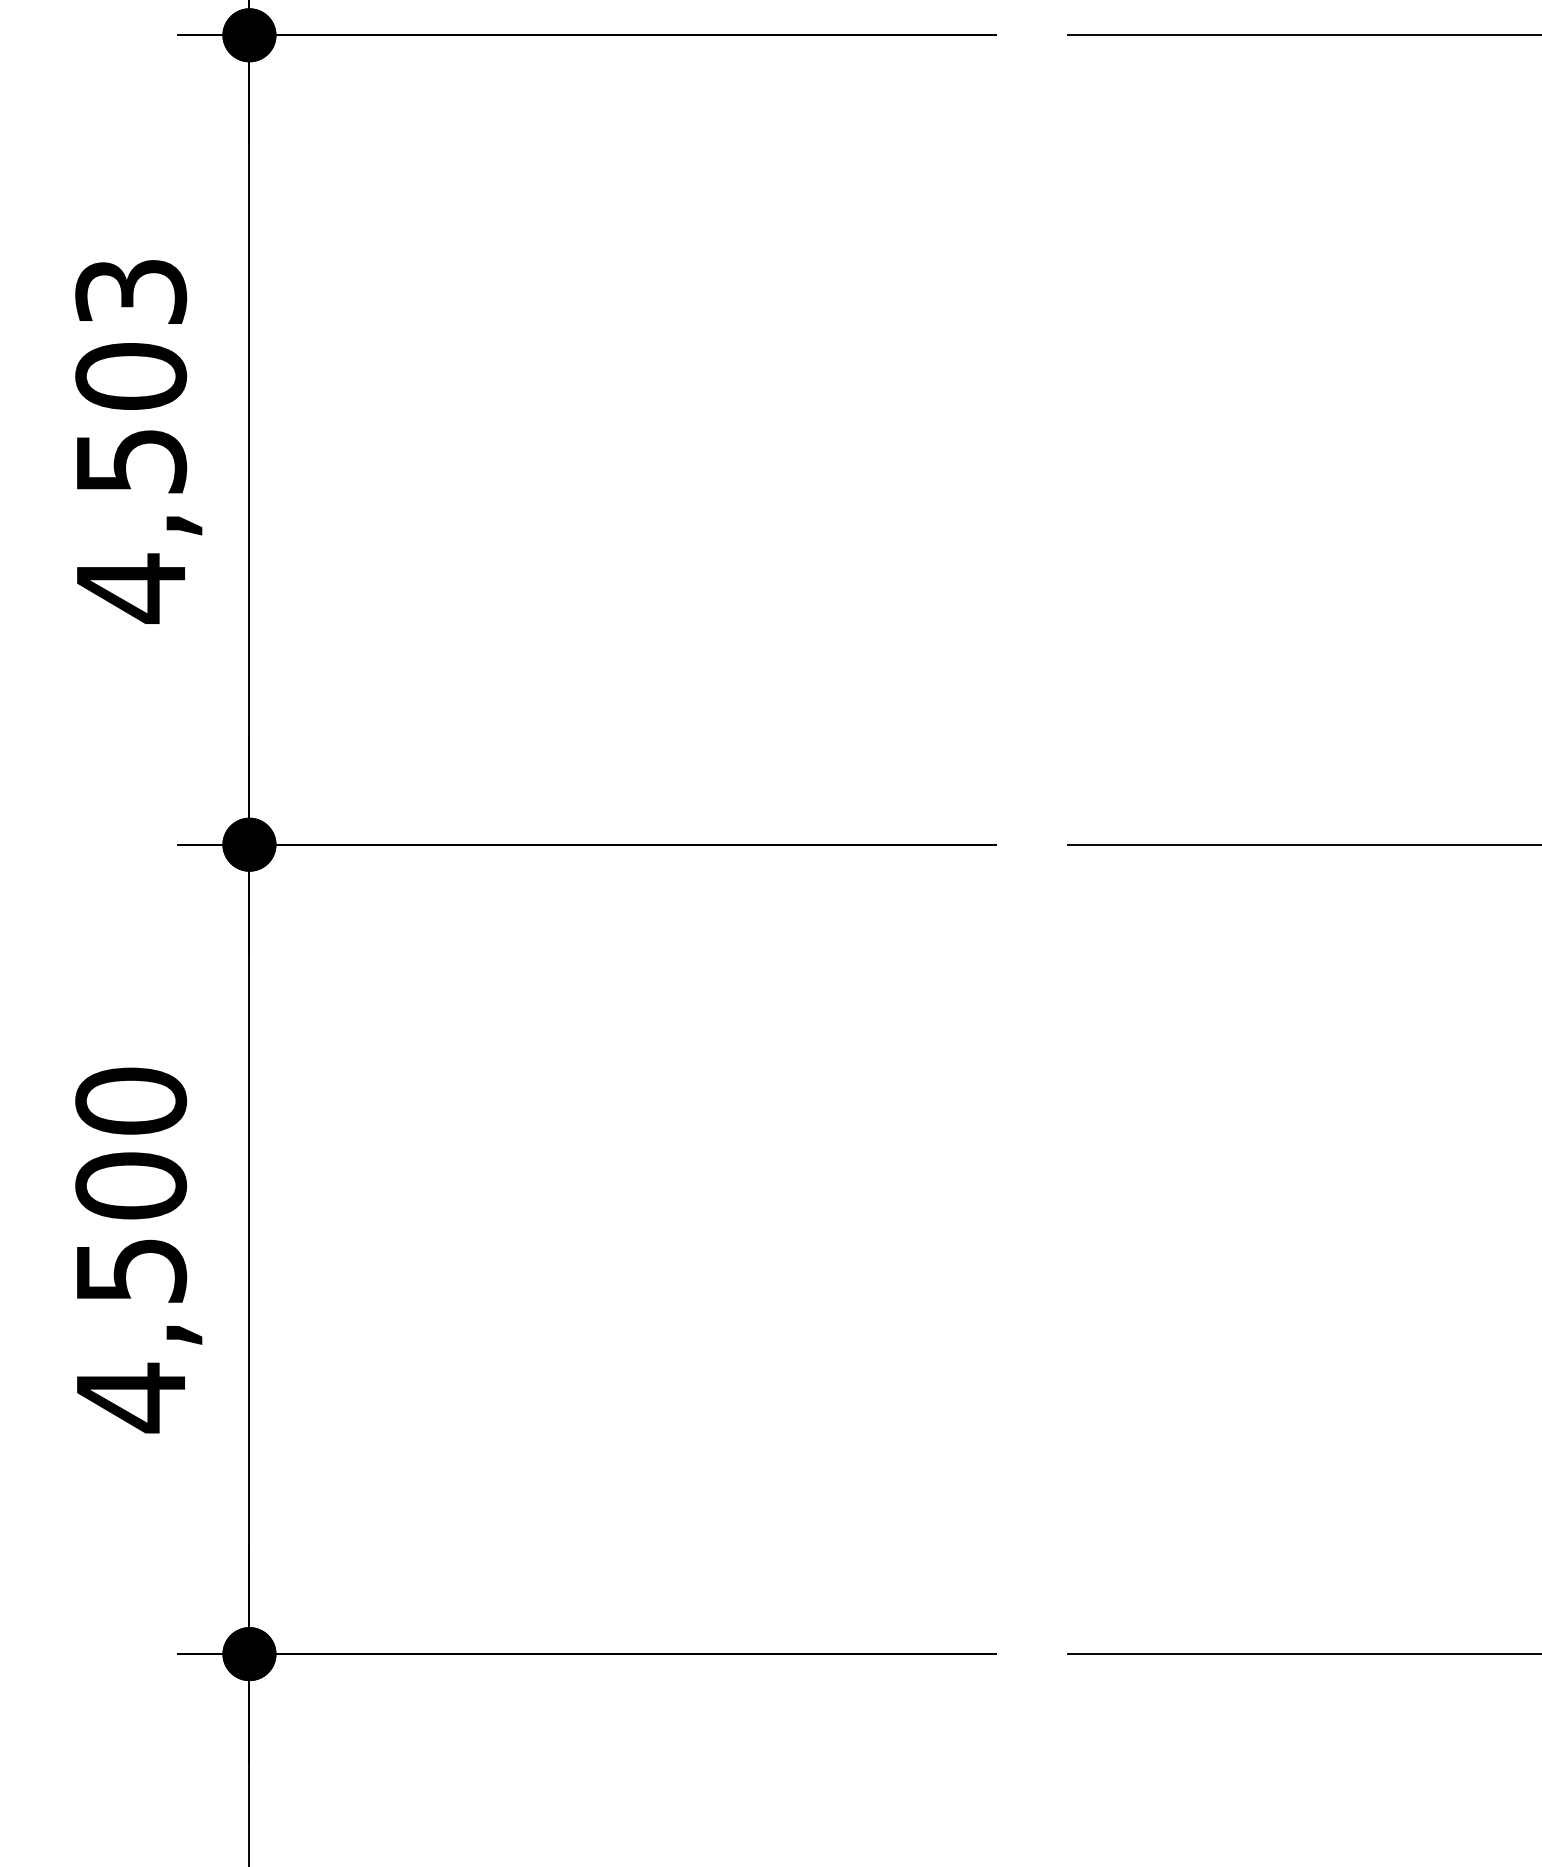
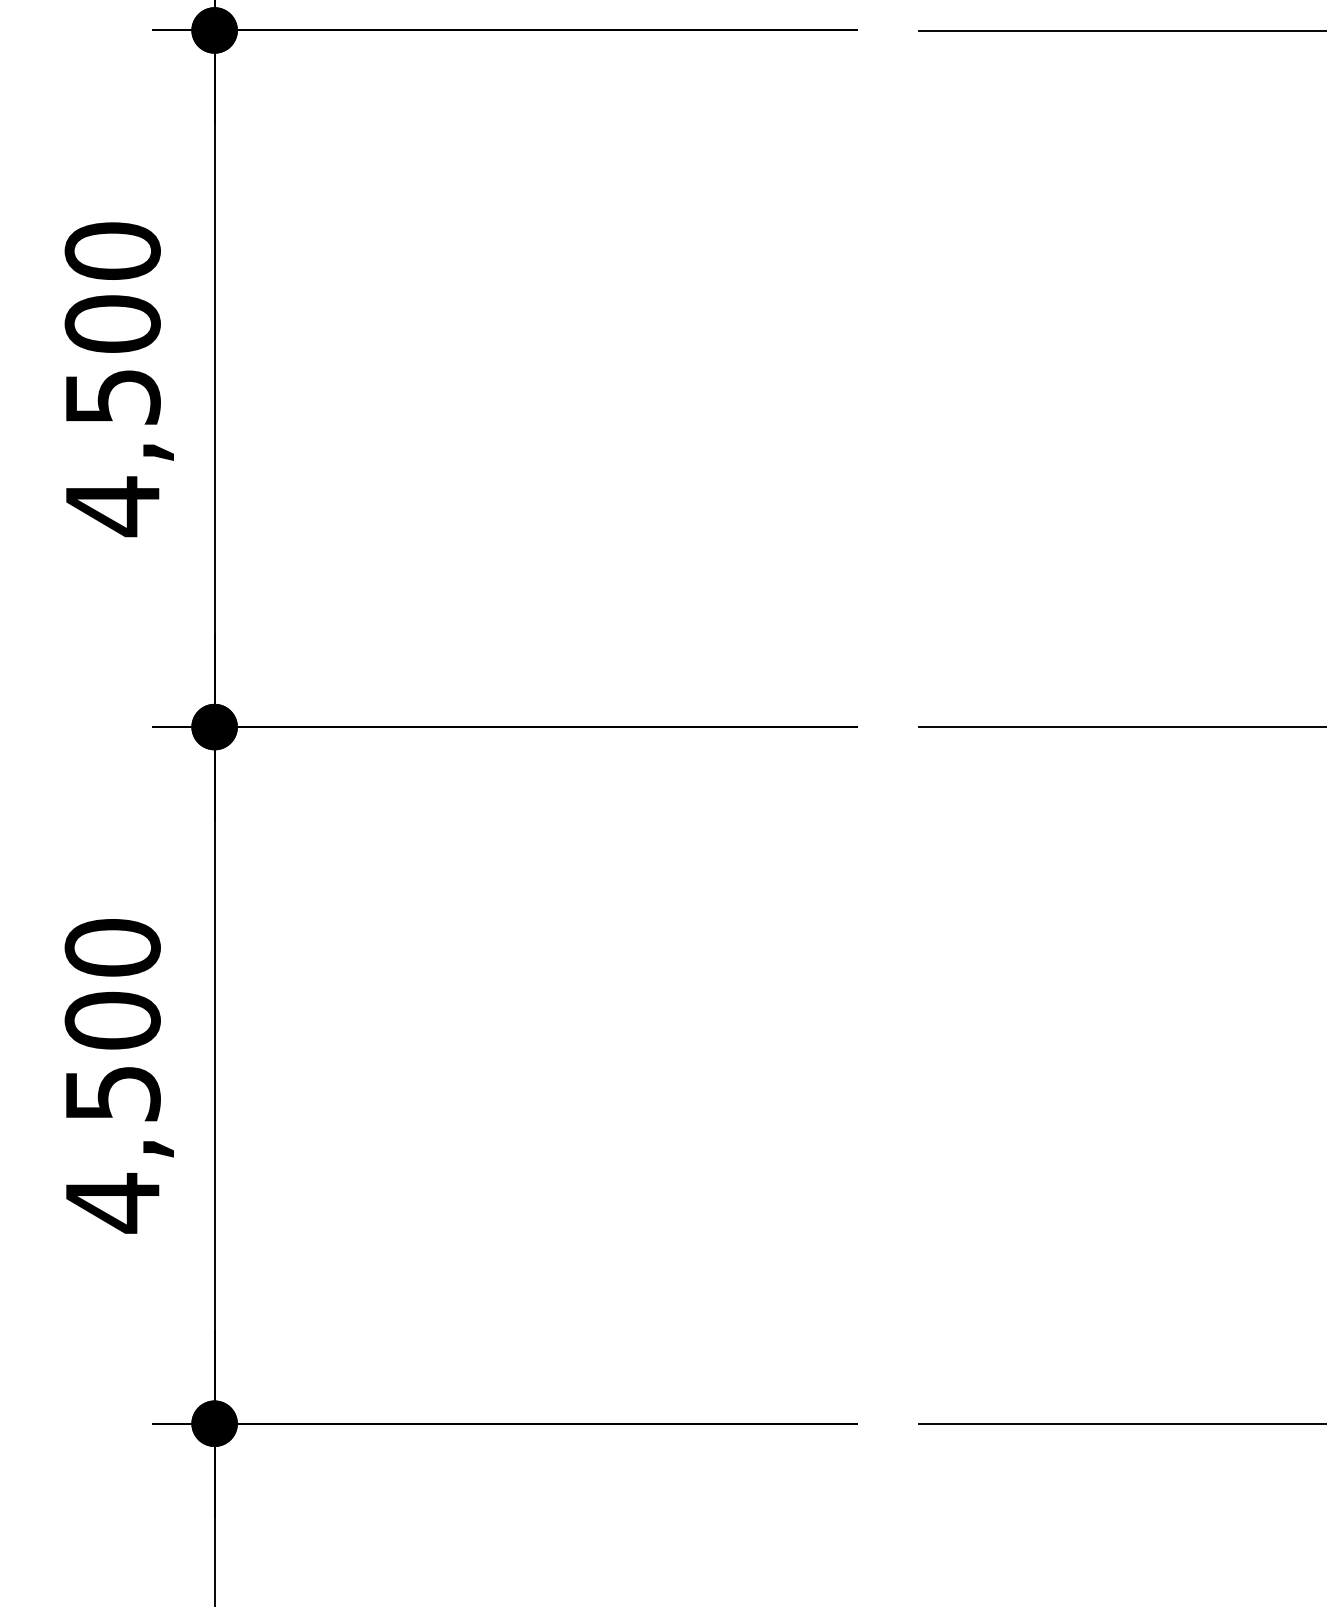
text: (130, 290) -> (112, 250), 4,503 -> 4,500

